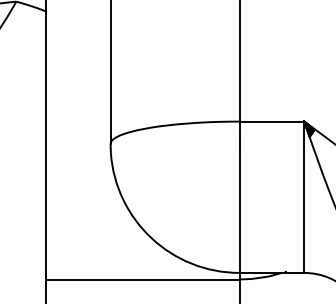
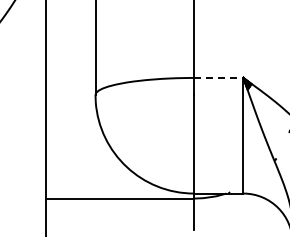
line: (271, 120) -> (218, 77), solid -> dashed

